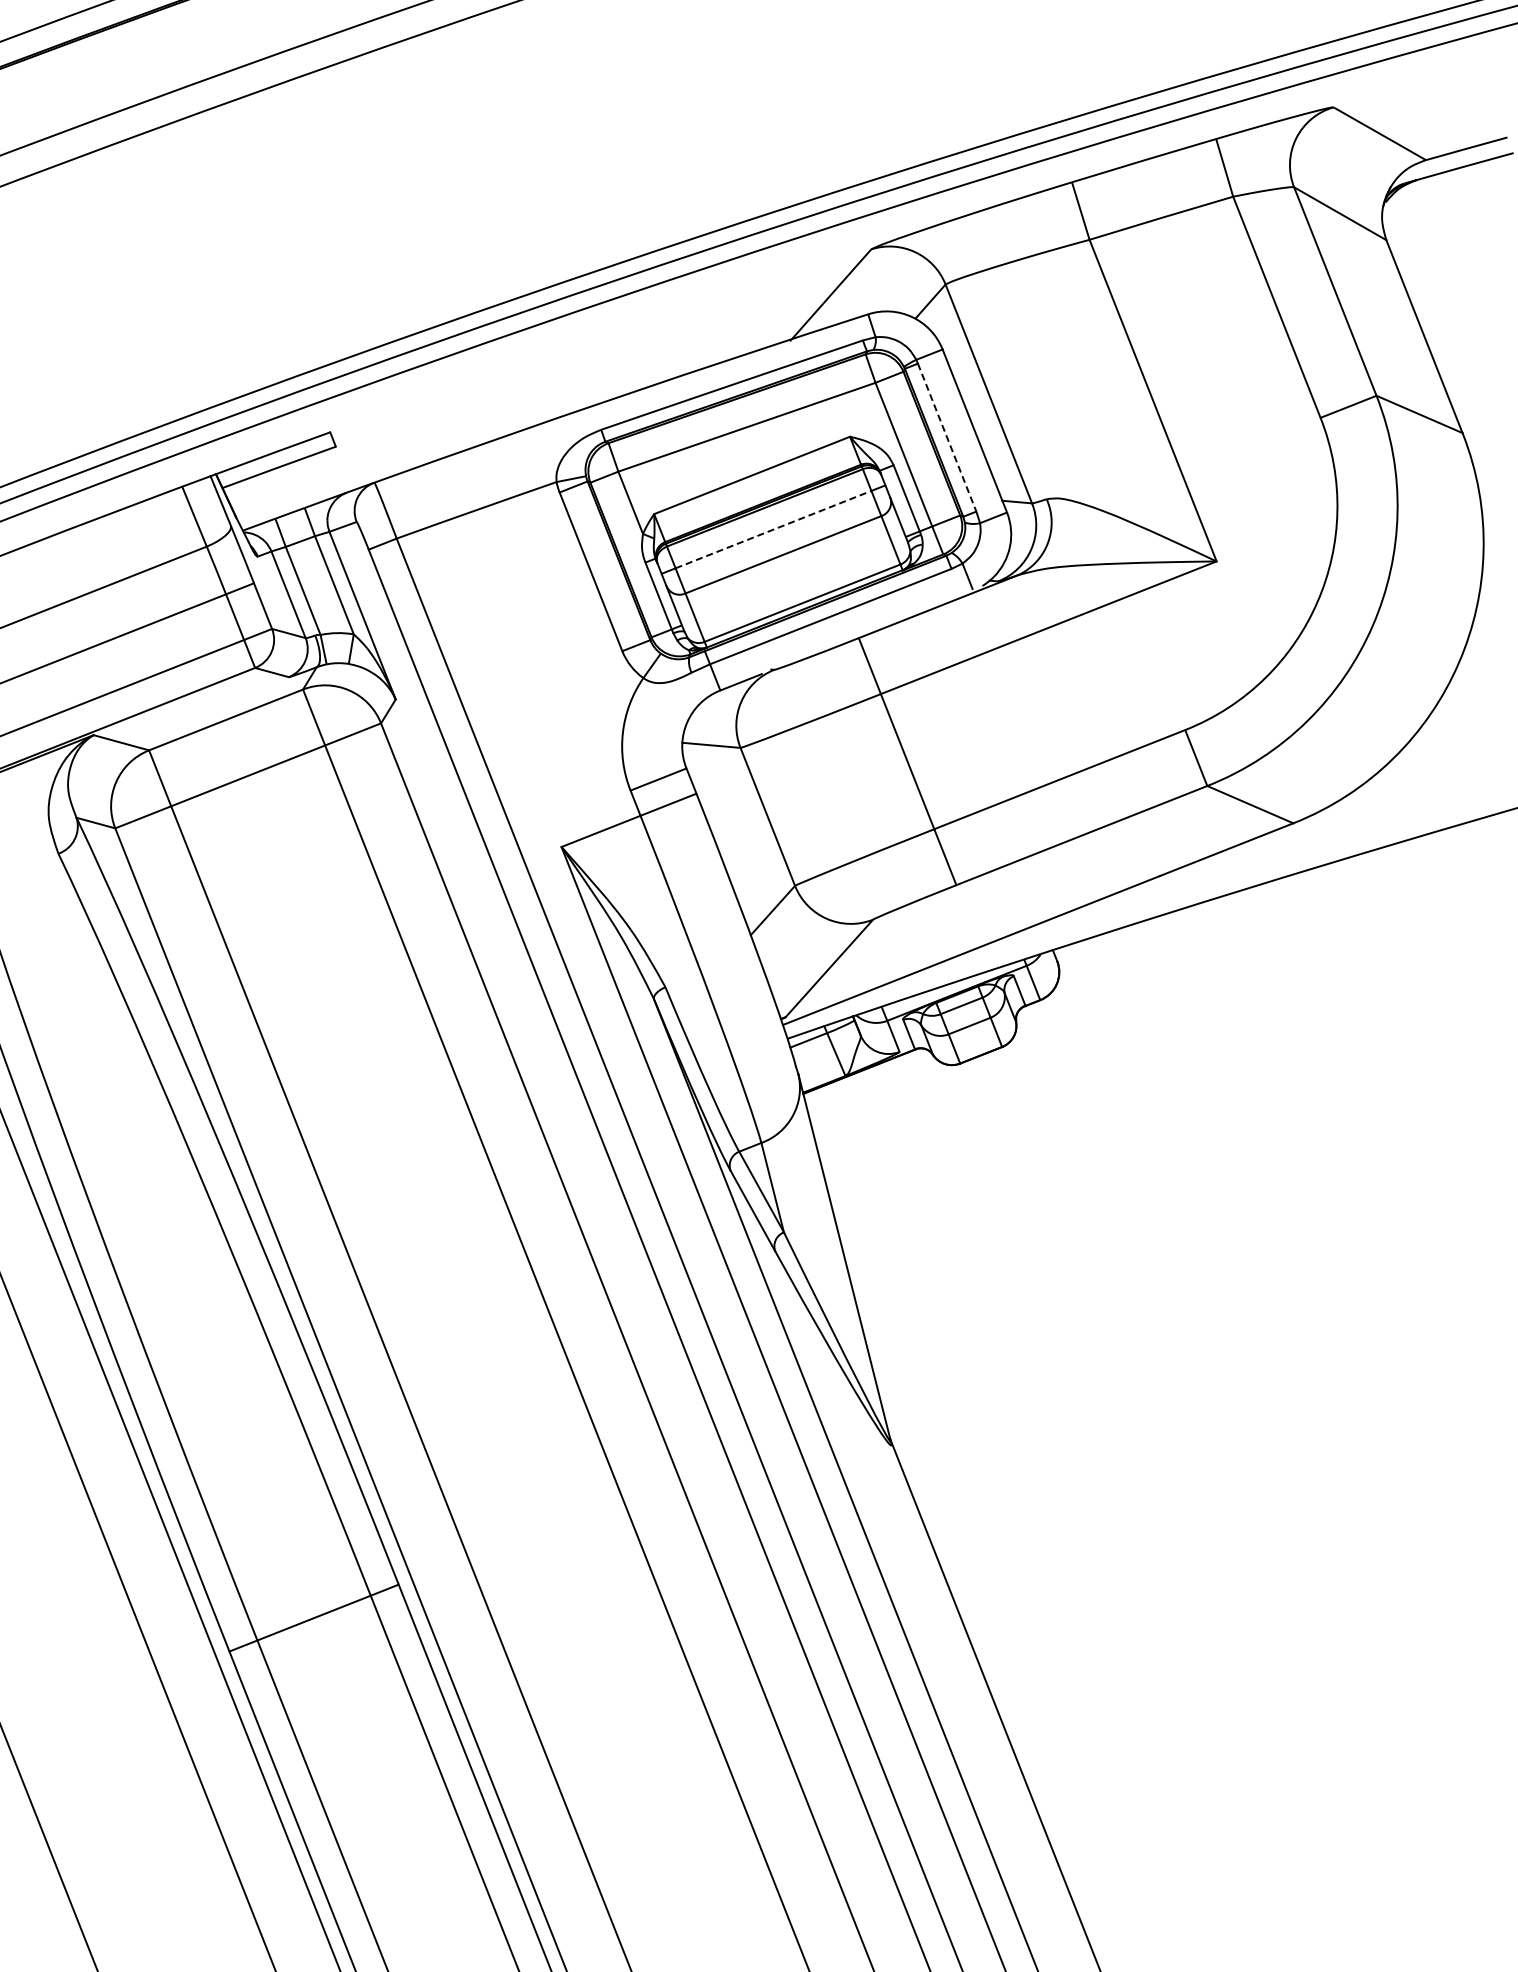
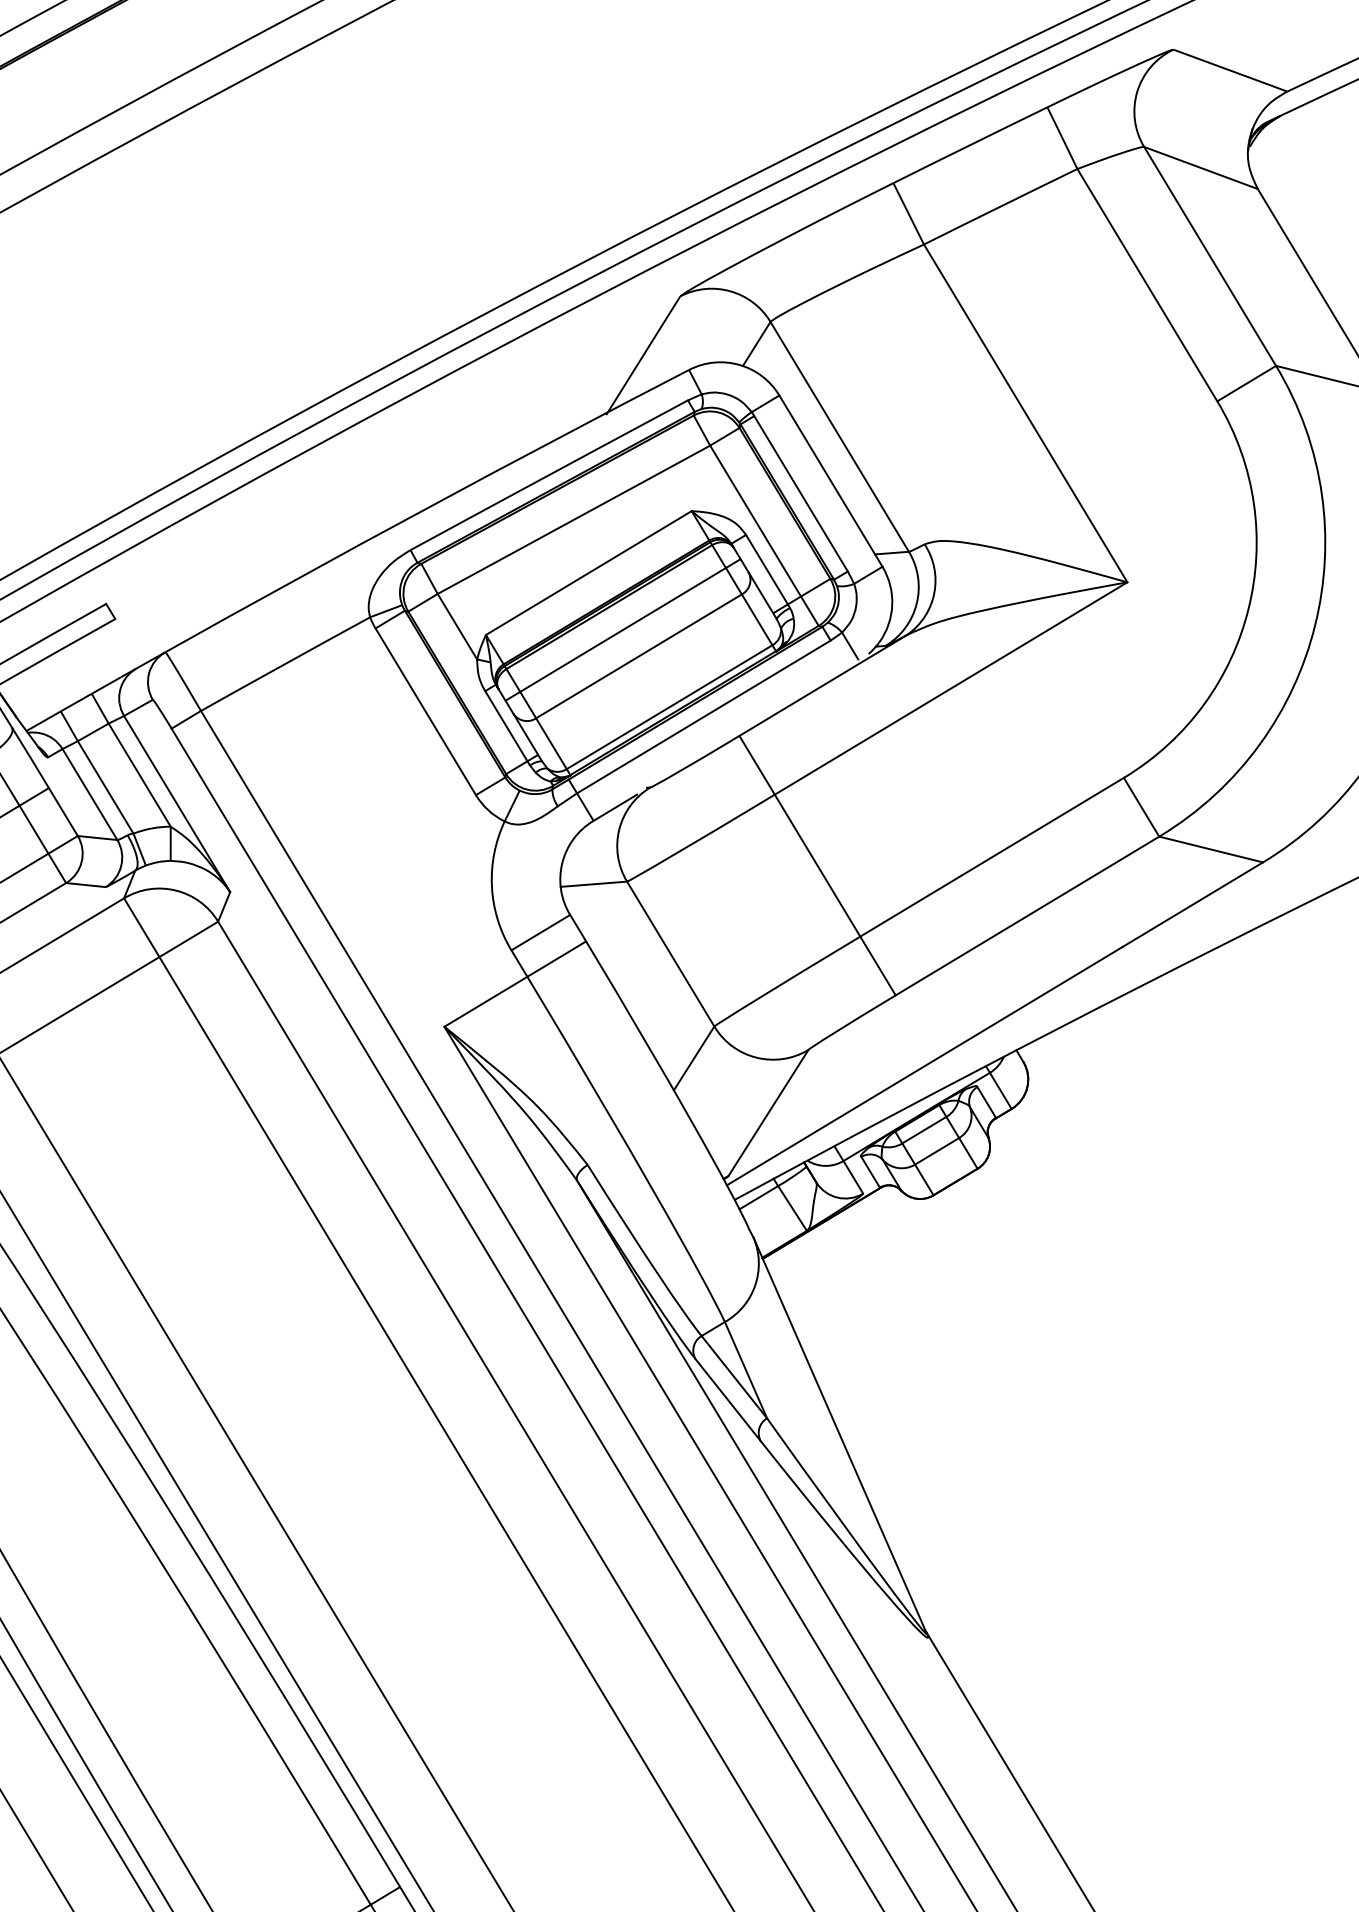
line: (947, 437) -> (801, 493), dashed -> solid
line: (773, 529) -> (623, 629), dashed -> solid

